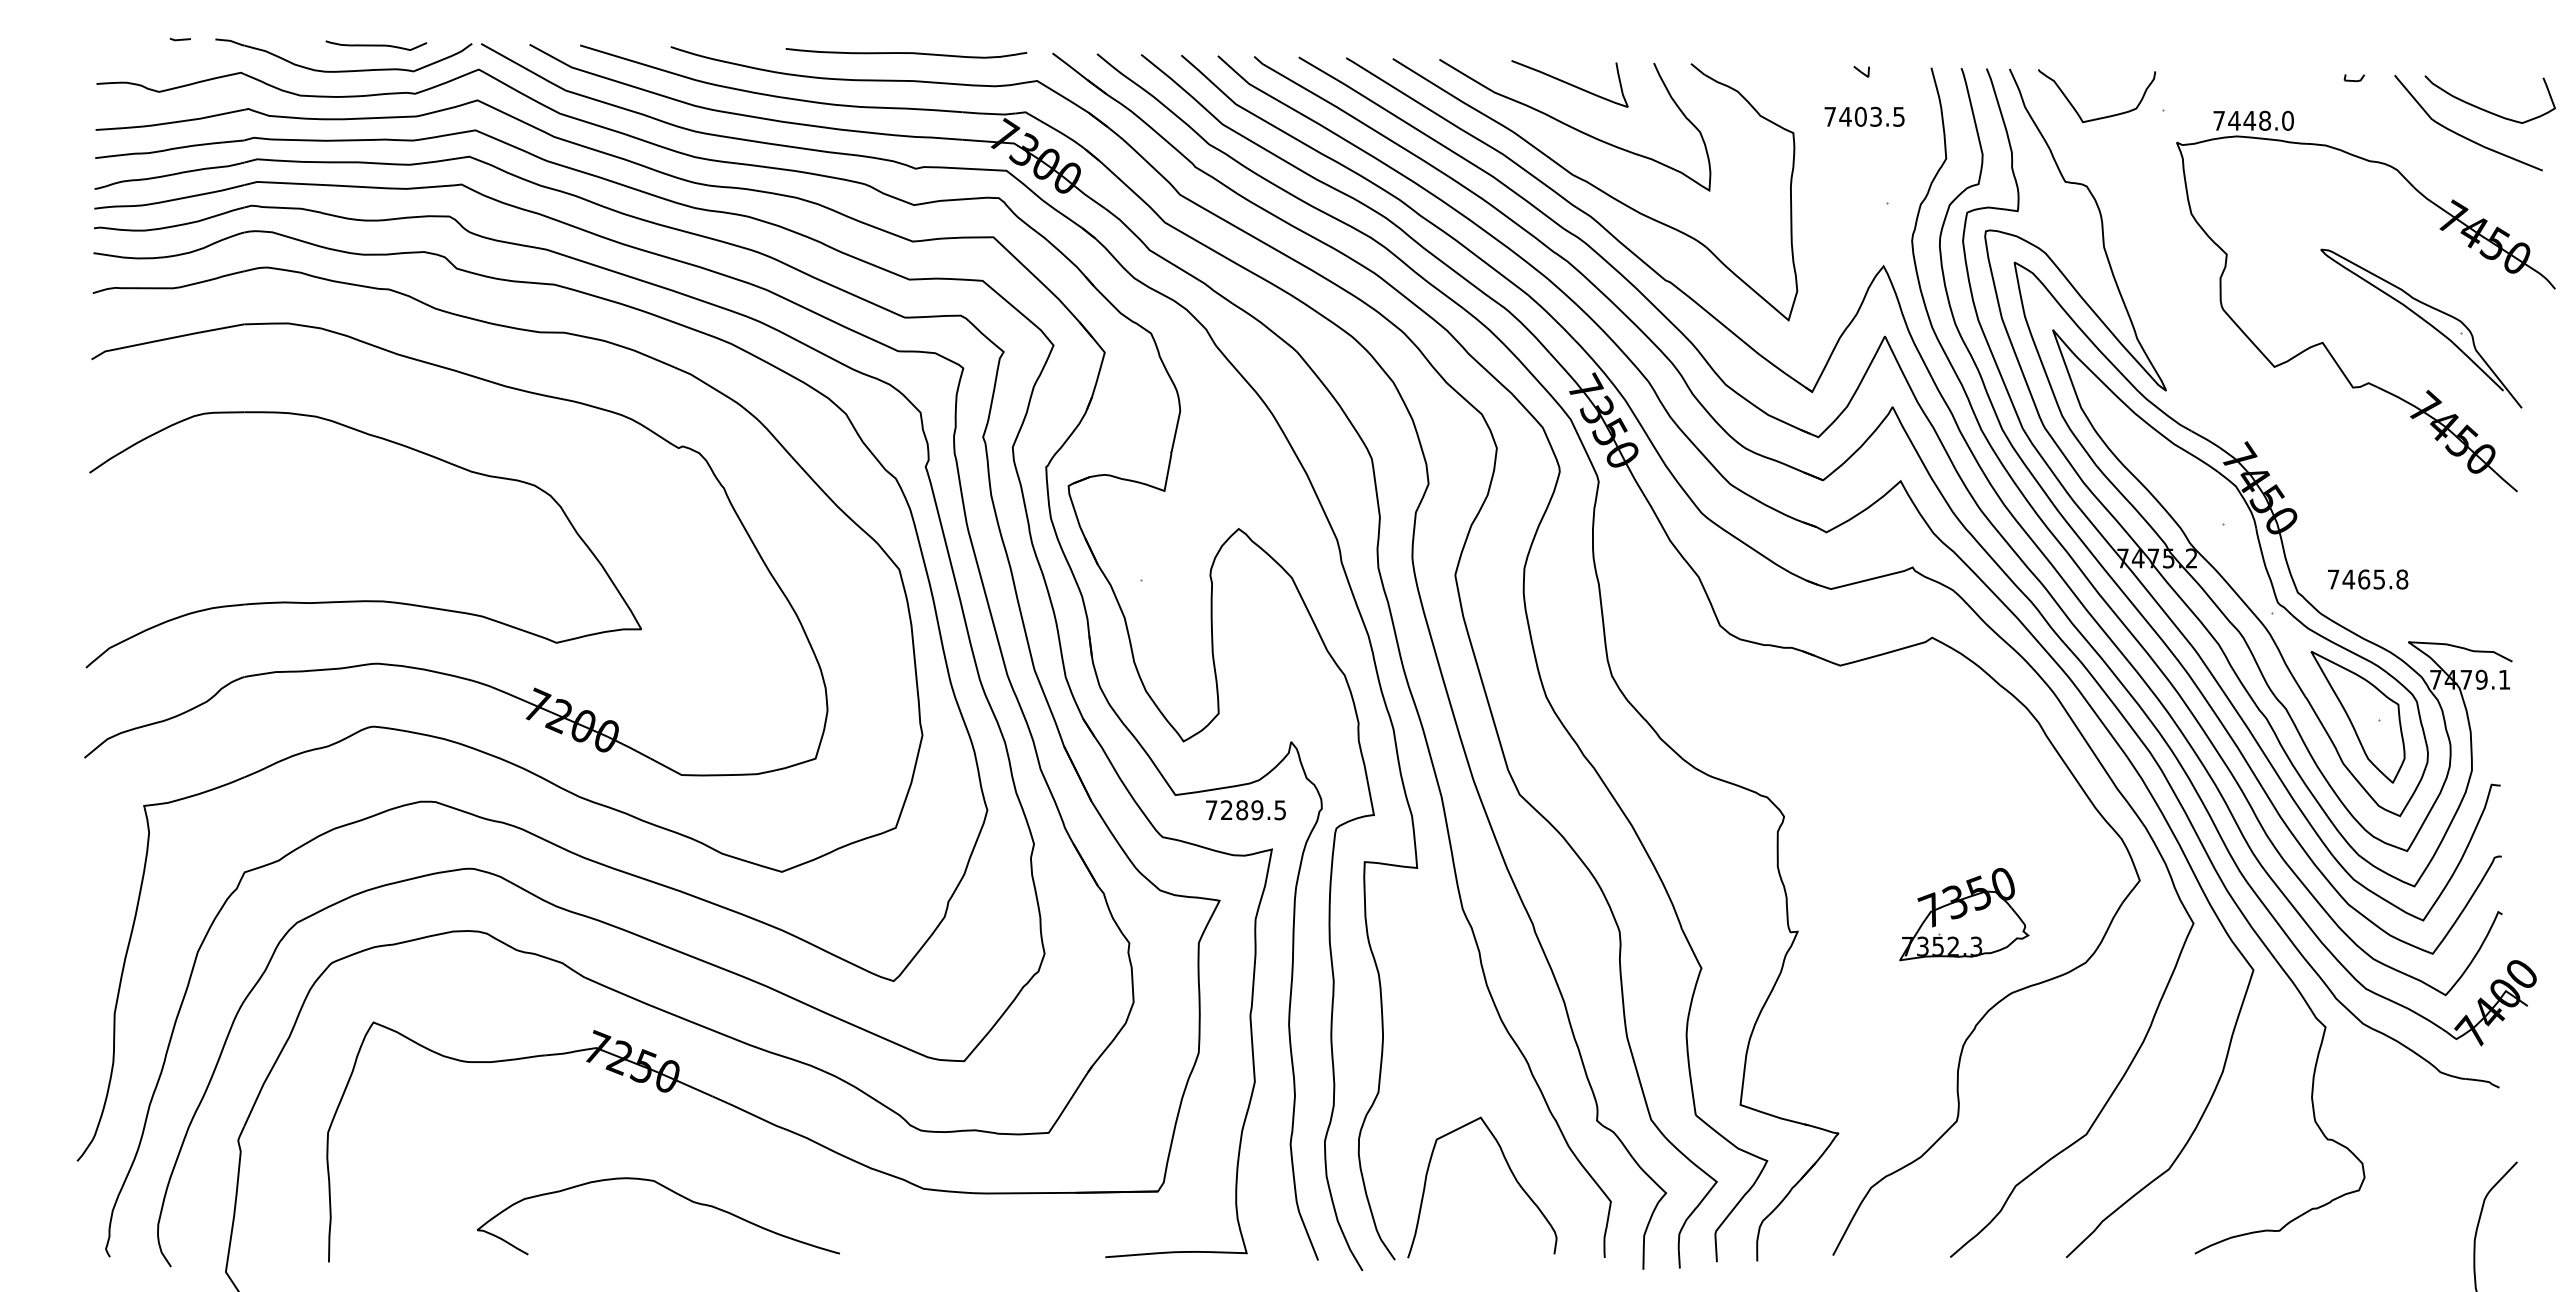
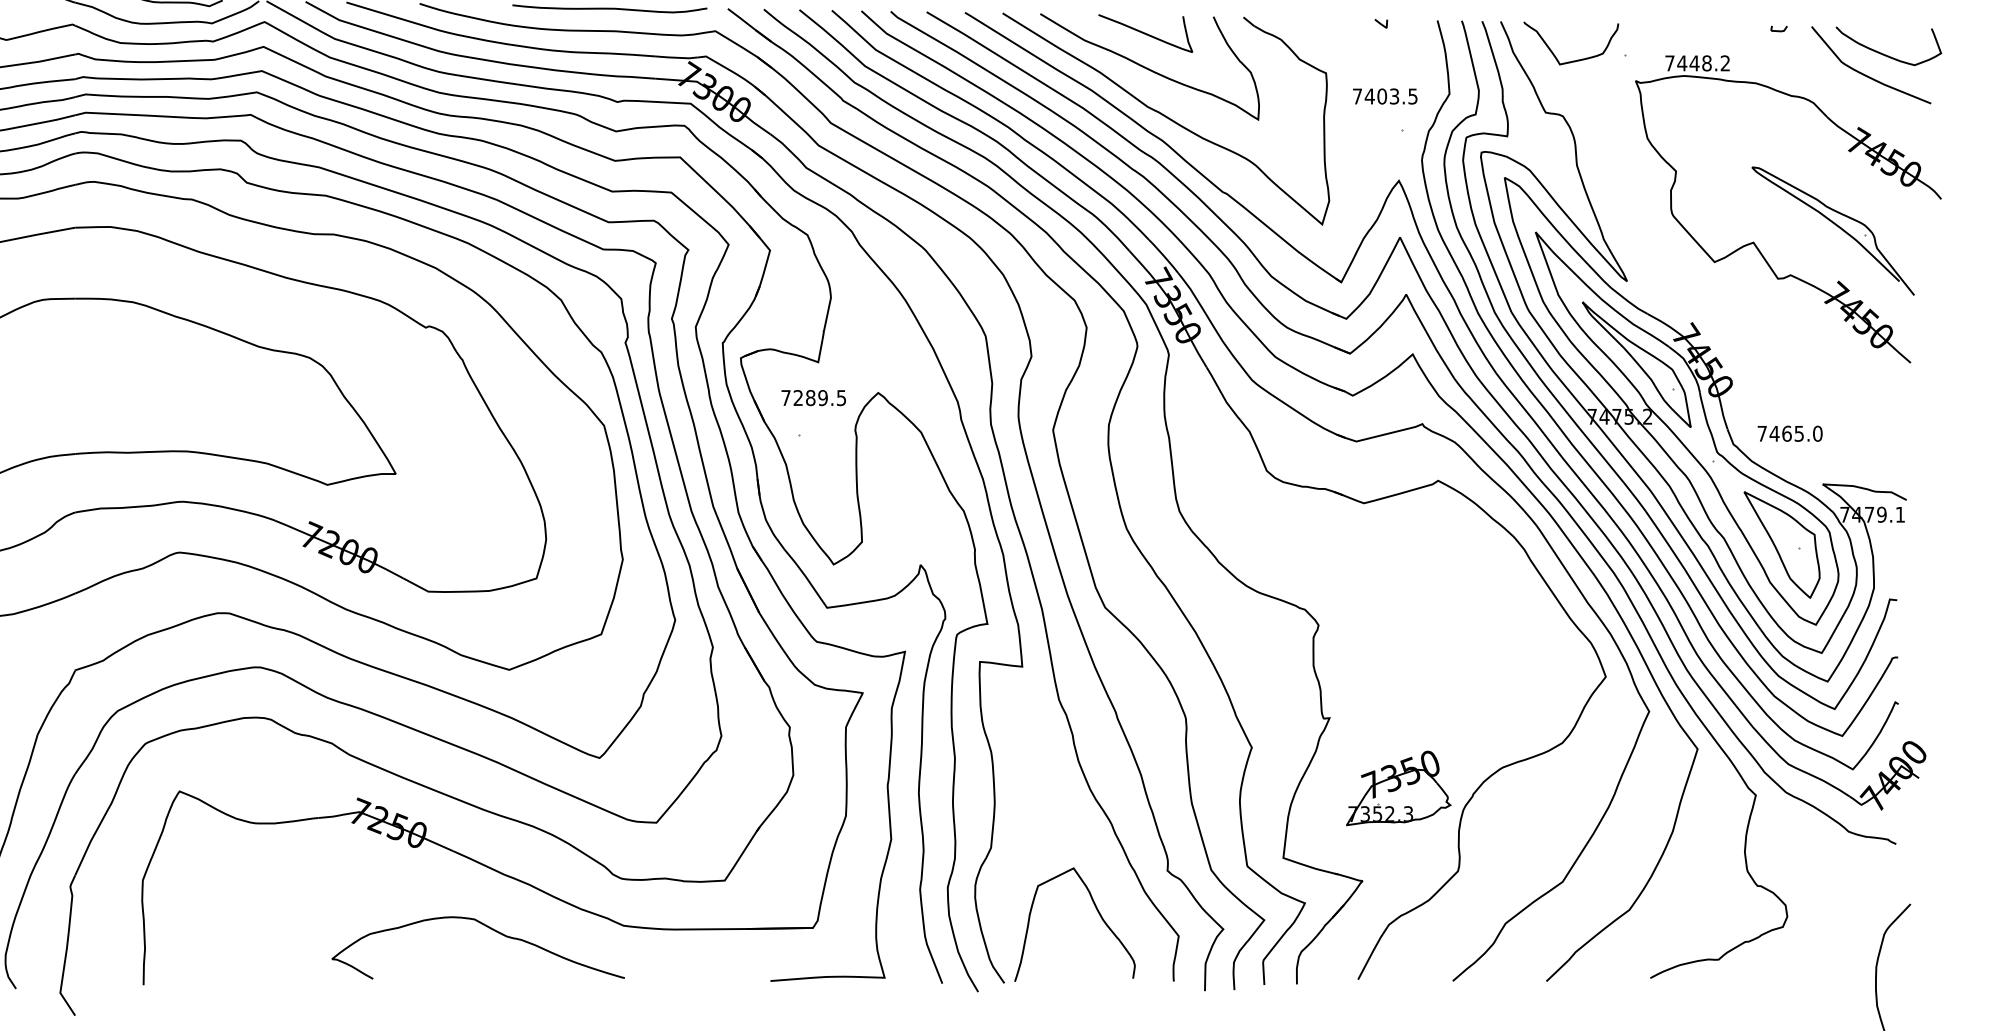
text: (1864, 116) -> (1385, 96), moved
text: (2287, 120) -> (1725, 63), 7448.0 -> 7448.2
part: (2177, 494) -> (1636, 365), added
text: (2402, 579) -> (1817, 433), 7465.8 -> 7465.0
text: (1245, 810) -> (813, 398), moved
part: (1964, 914) -> (1398, 788), moved
curve: (670, 1191) -> (488, 927), moved

